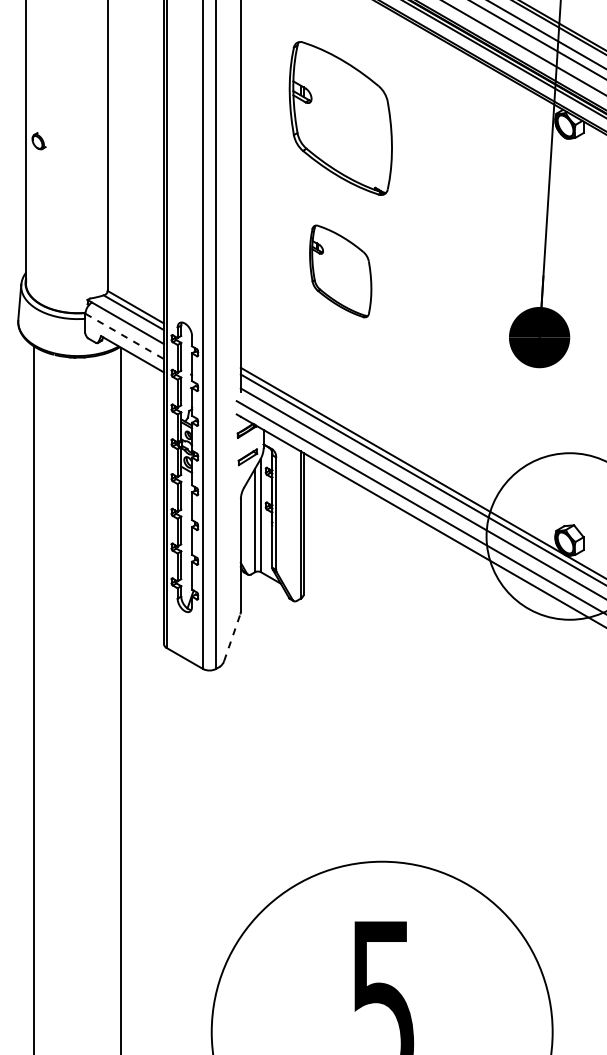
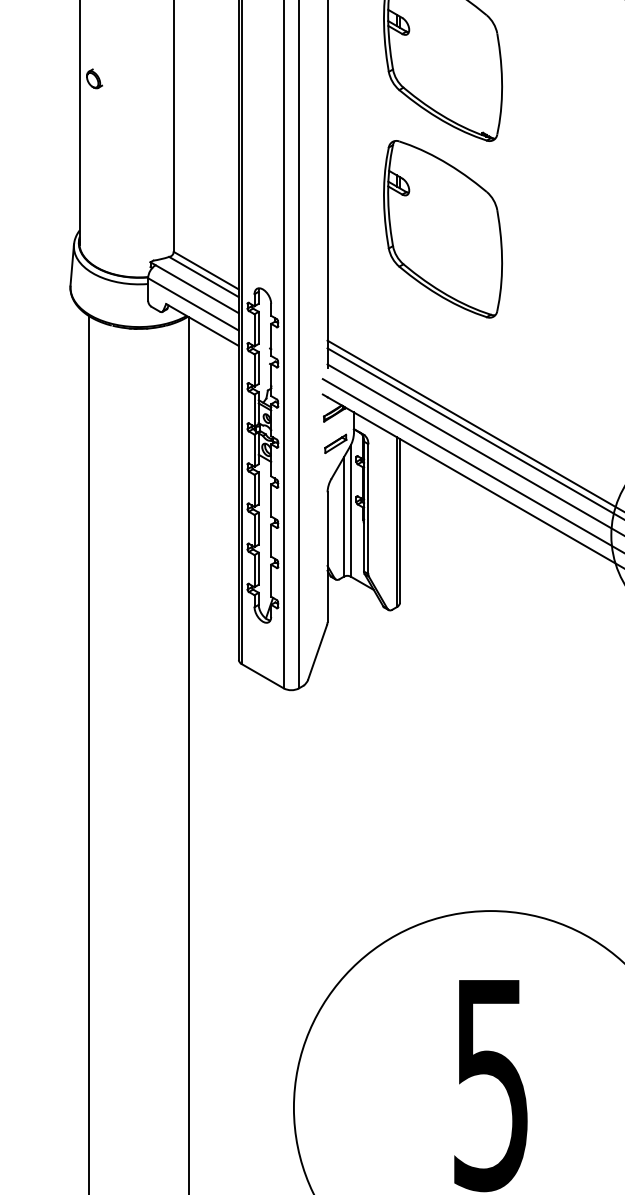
part: (340, 271) -> (442, 229), size x1.67
line: (125, 336) -> (194, 304), dashed -> solid
line: (232, 637) -> (317, 652), dashed -> solid

